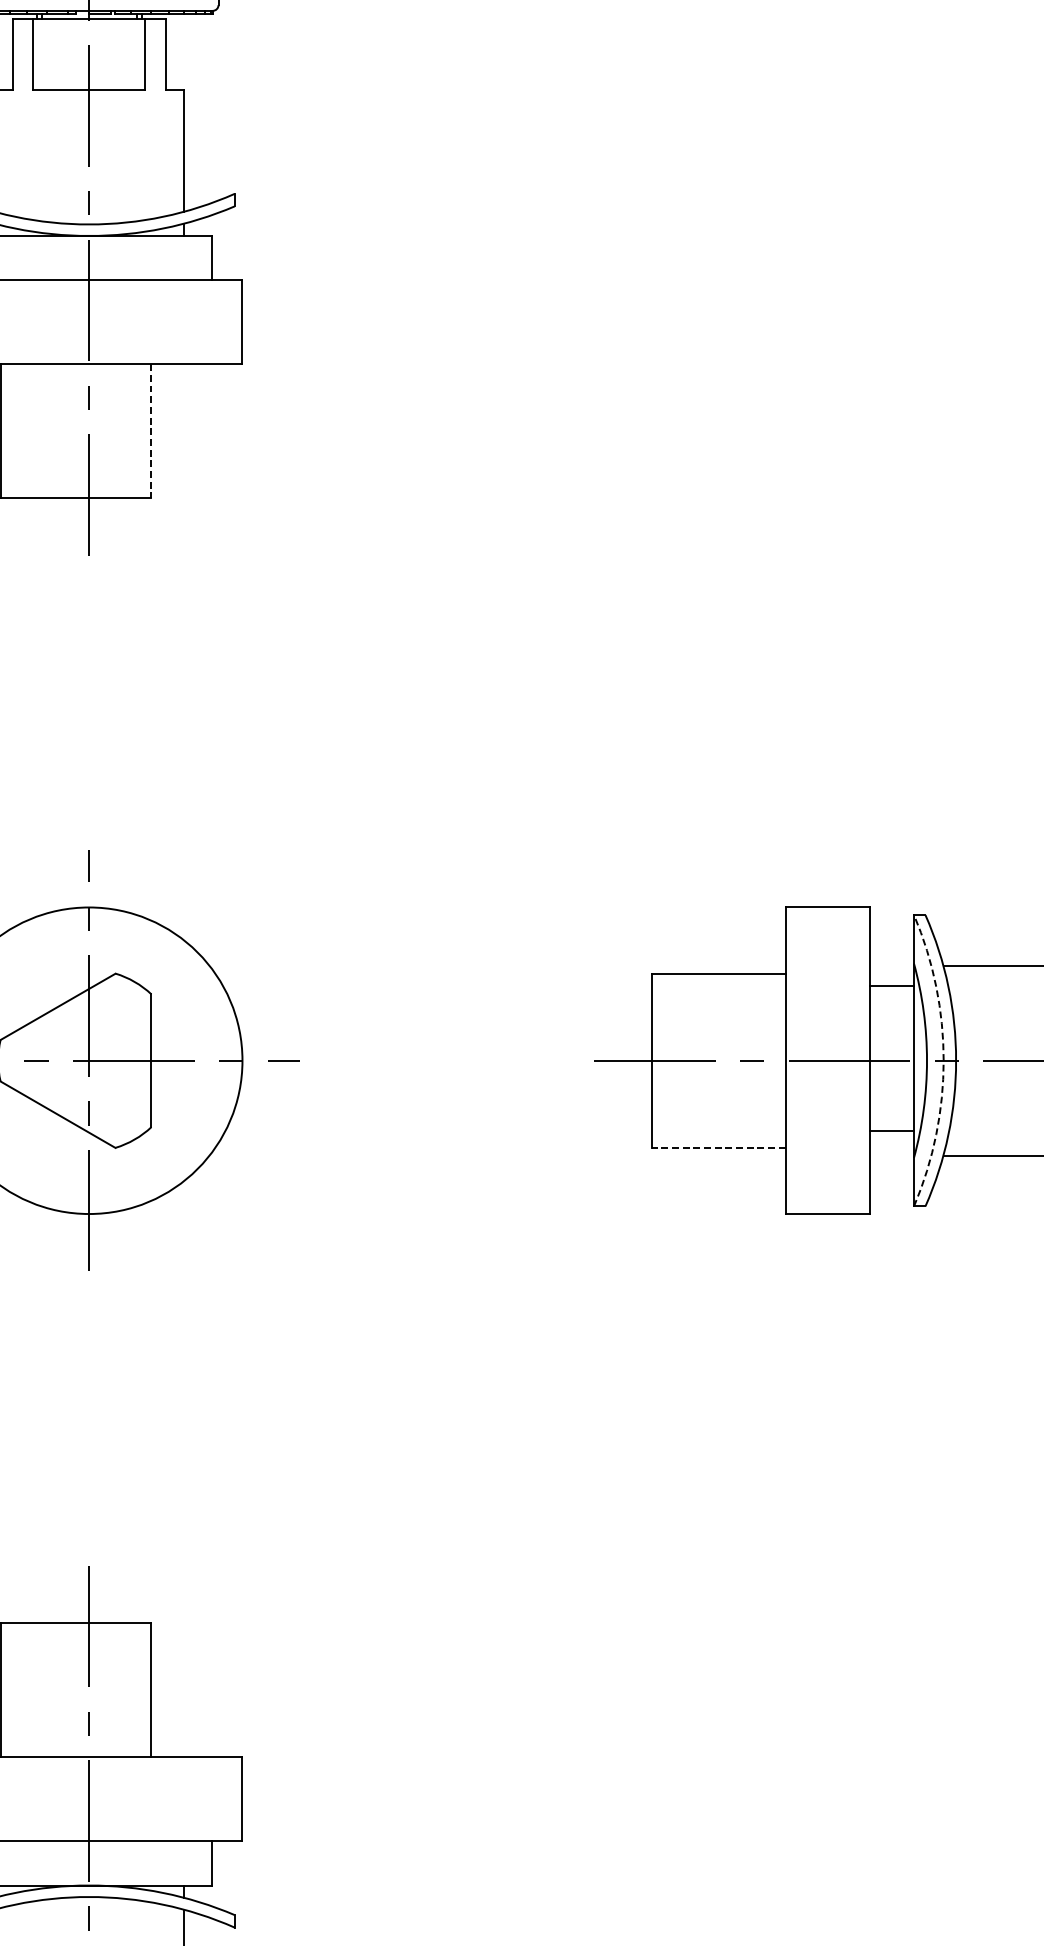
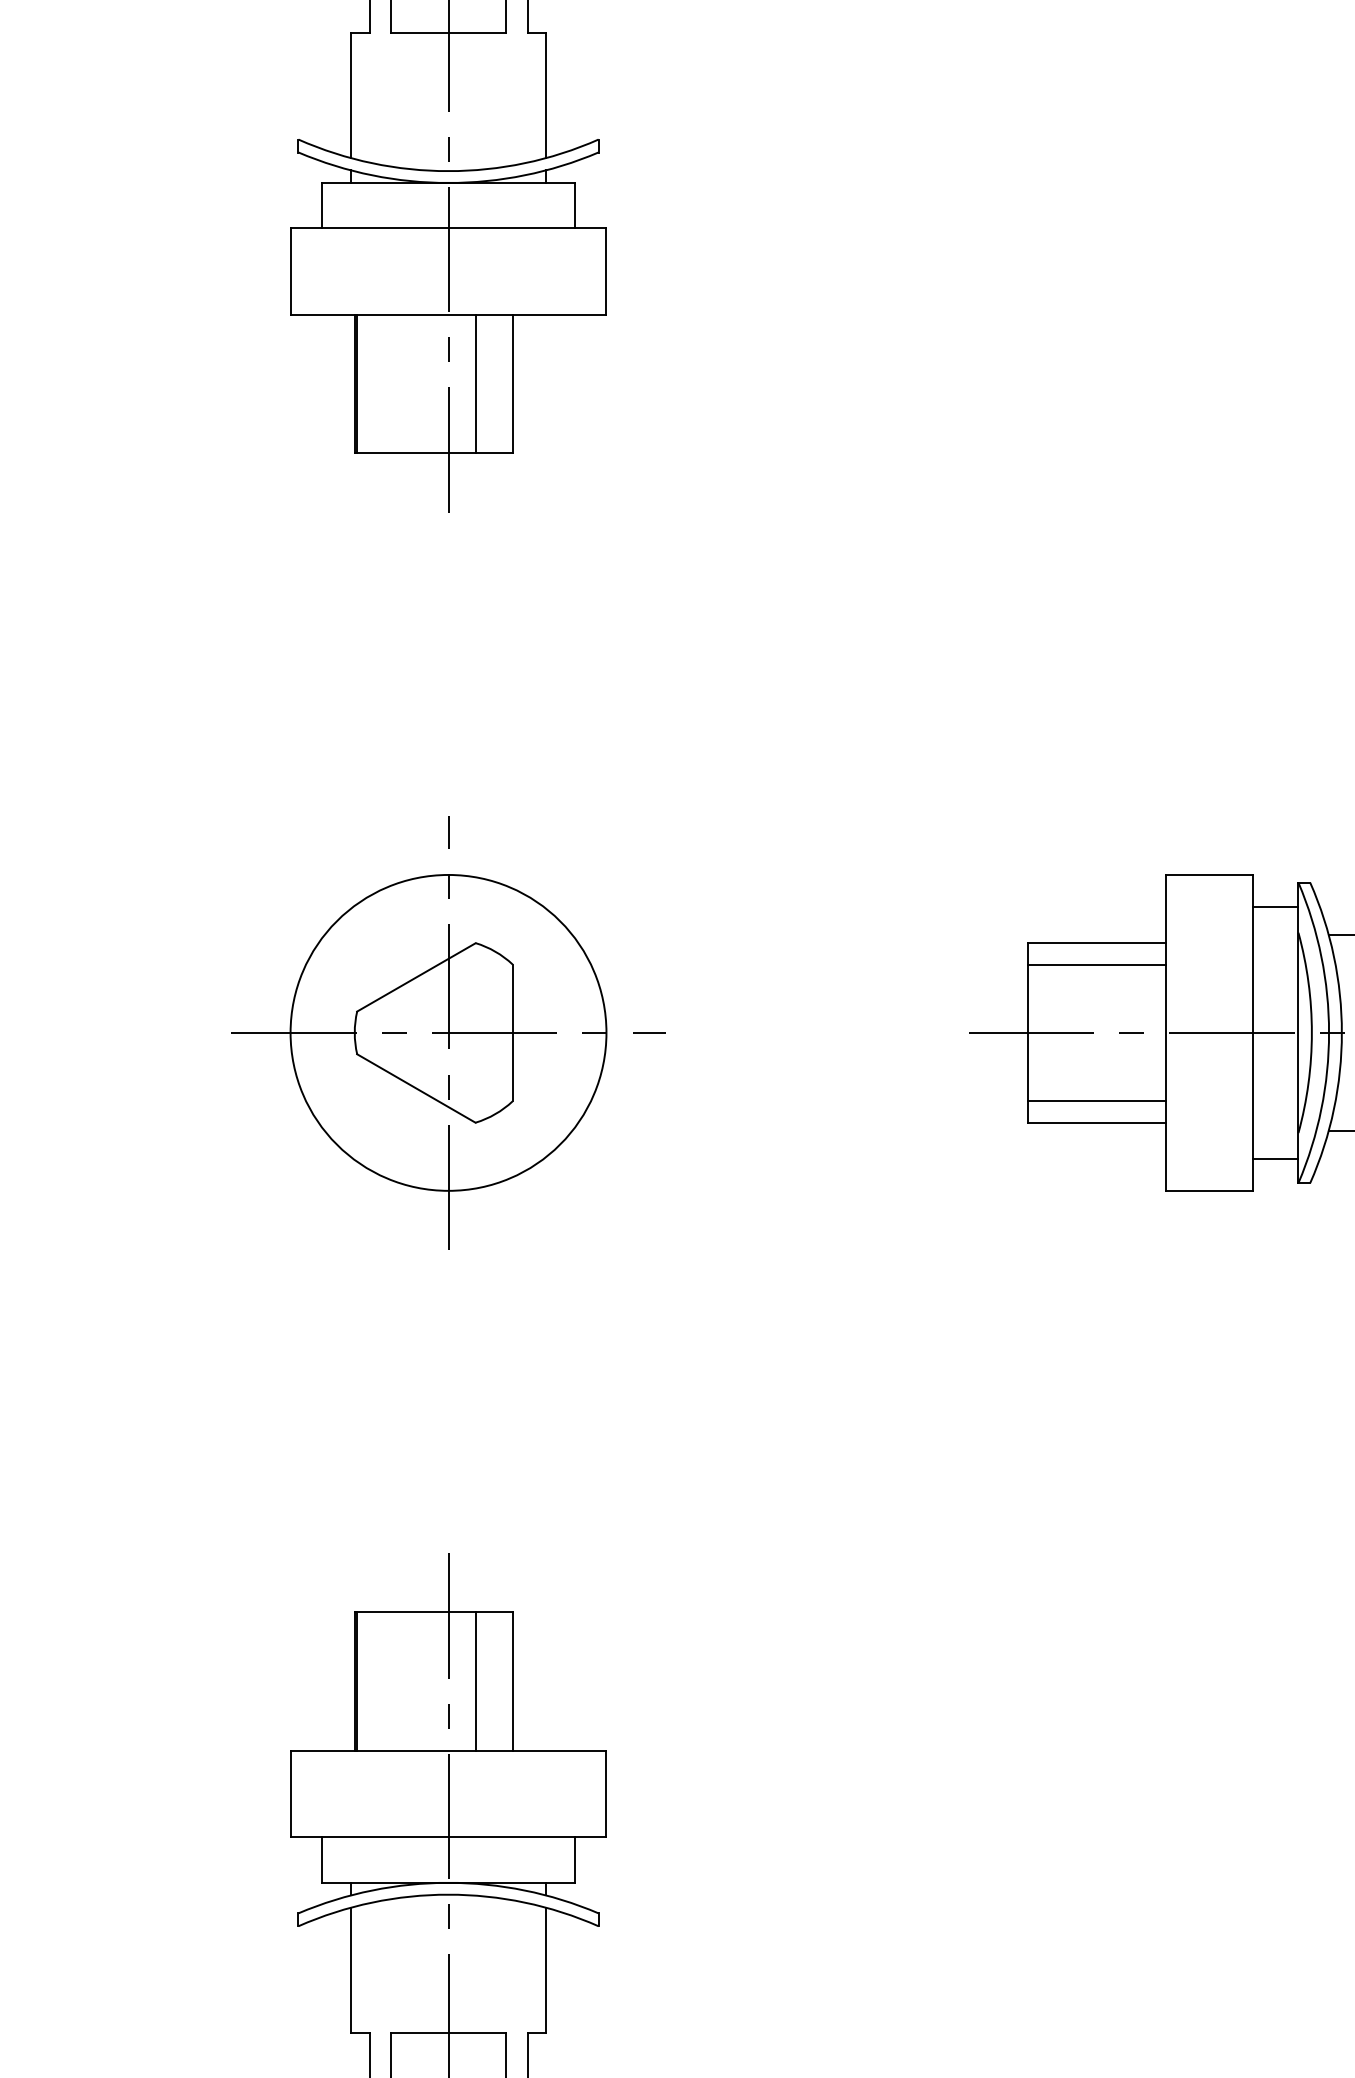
line: (115, 431) -> (475, 384), added
line: (151, 431) -> (512, 384), dashed -> solid
line: (891, 985) -> (1275, 906), moved
line: (718, 994) -> (1096, 964), added
arc: (944, 1060) -> (1329, 1032), dashed -> solid
line: (718, 1127) -> (1096, 1101), added
line: (891, 1131) -> (1275, 1159), moved
line: (718, 1147) -> (1096, 1122), dashed -> solid
line: (115, 1690) -> (475, 1681), added

